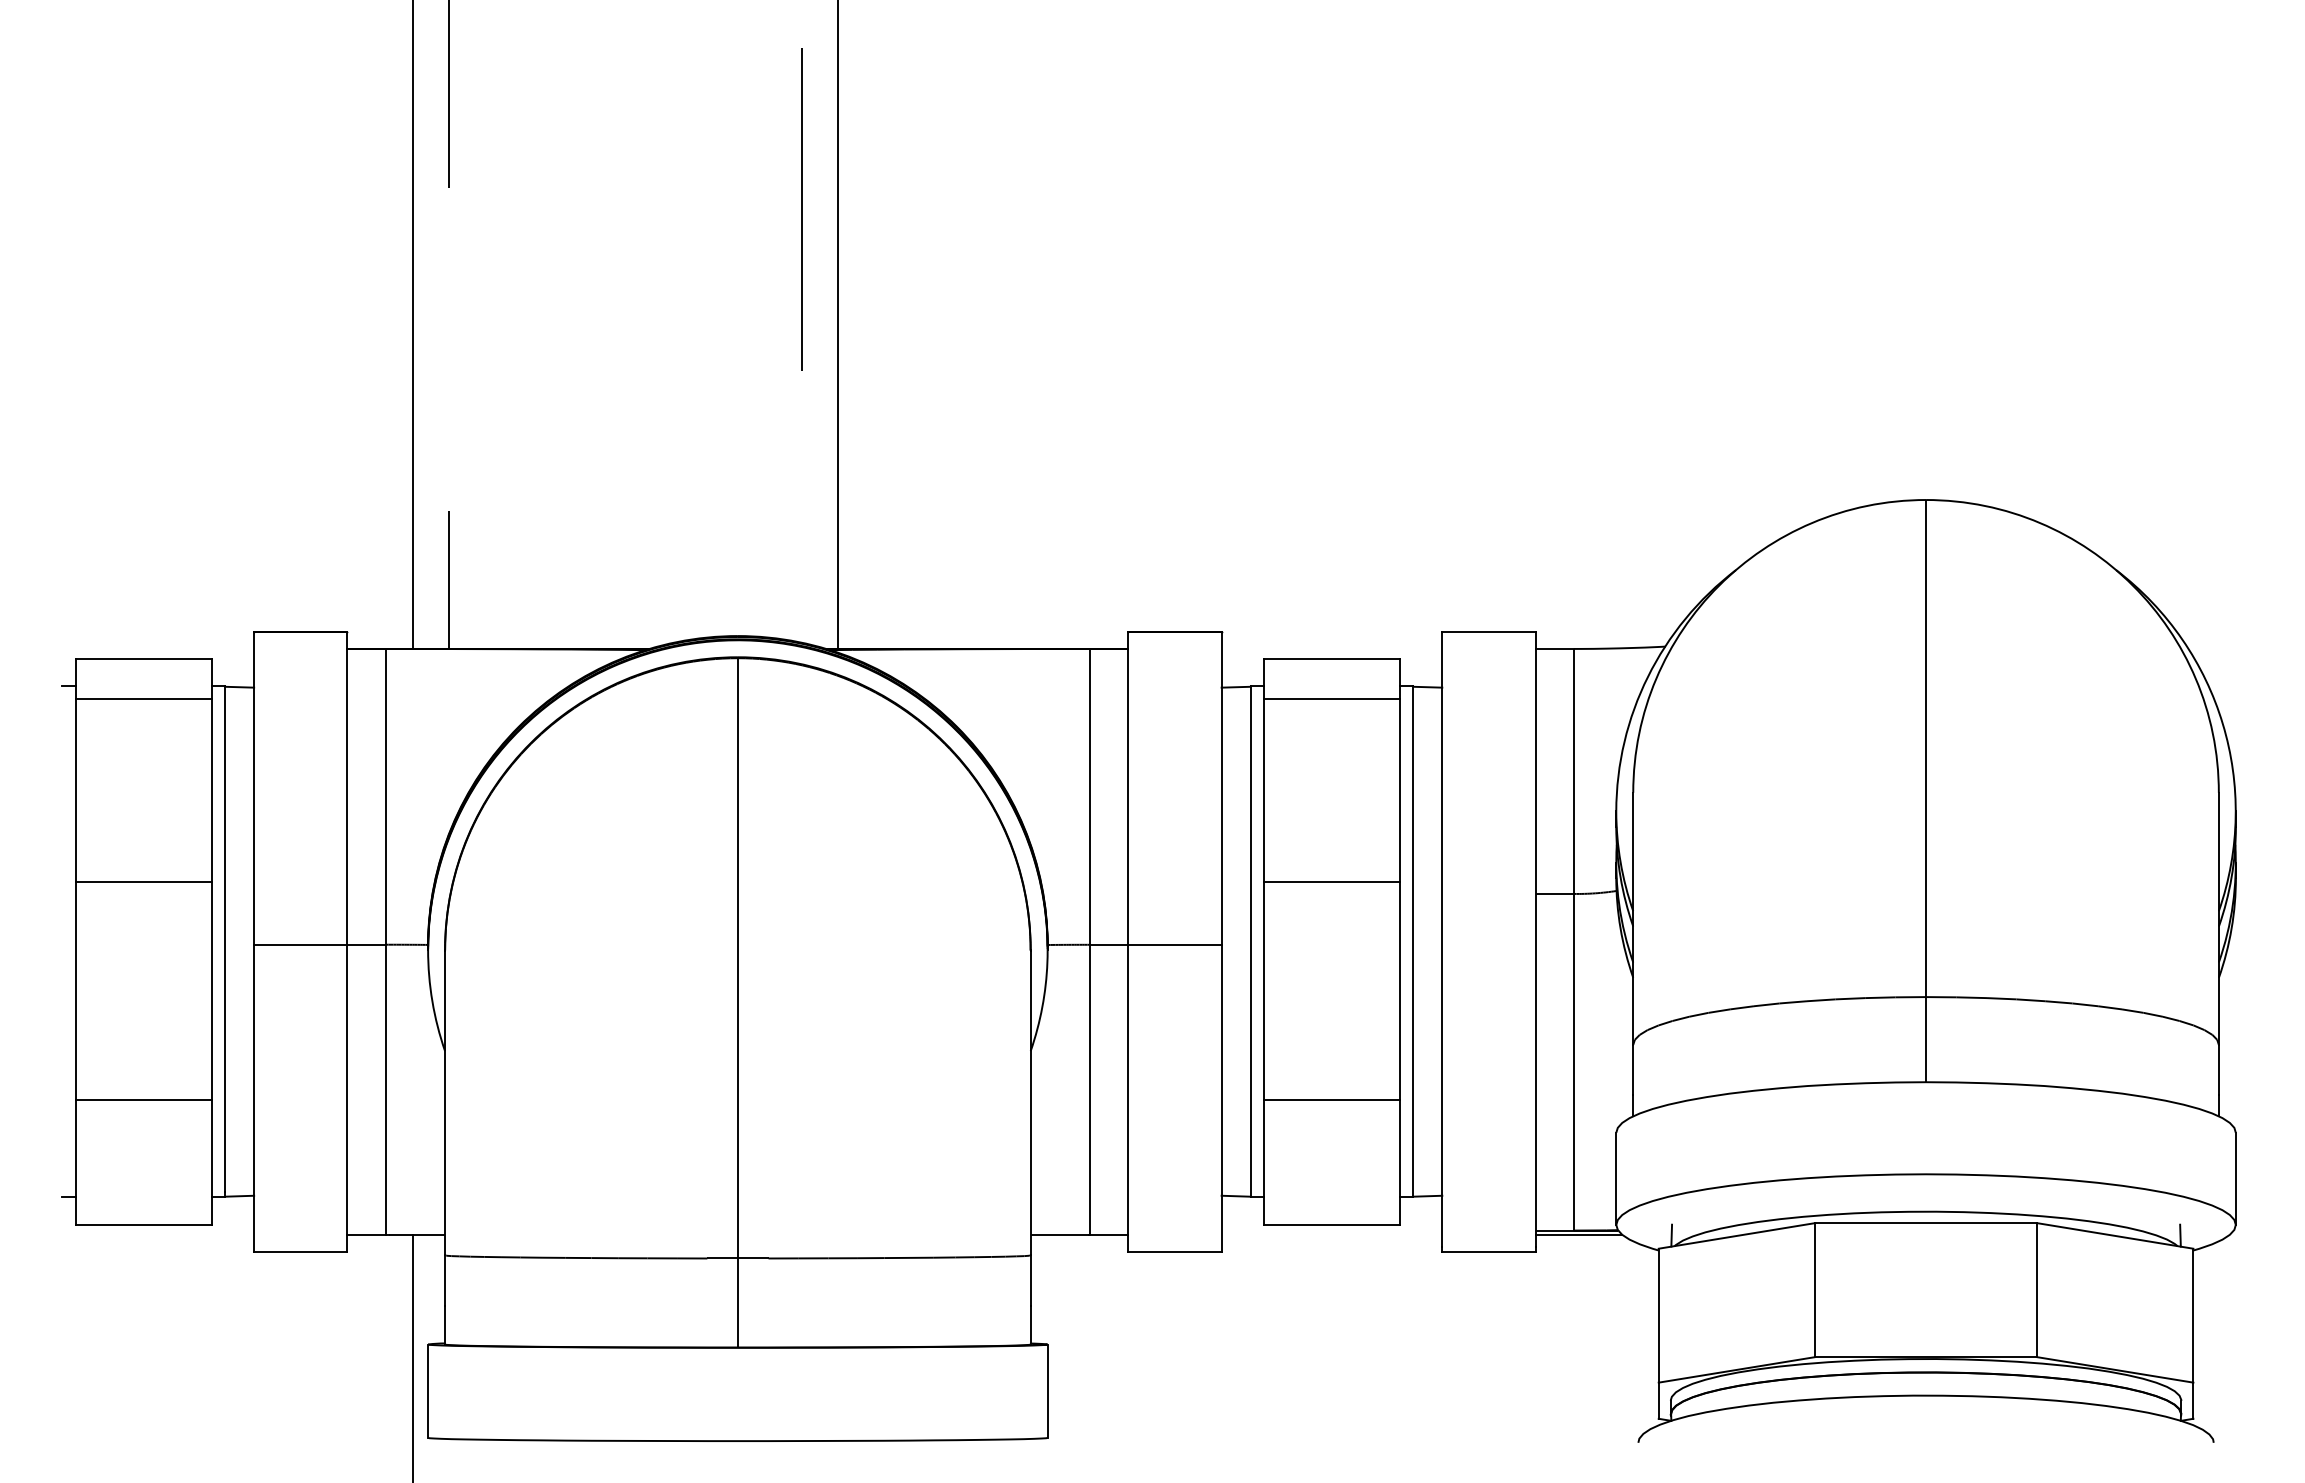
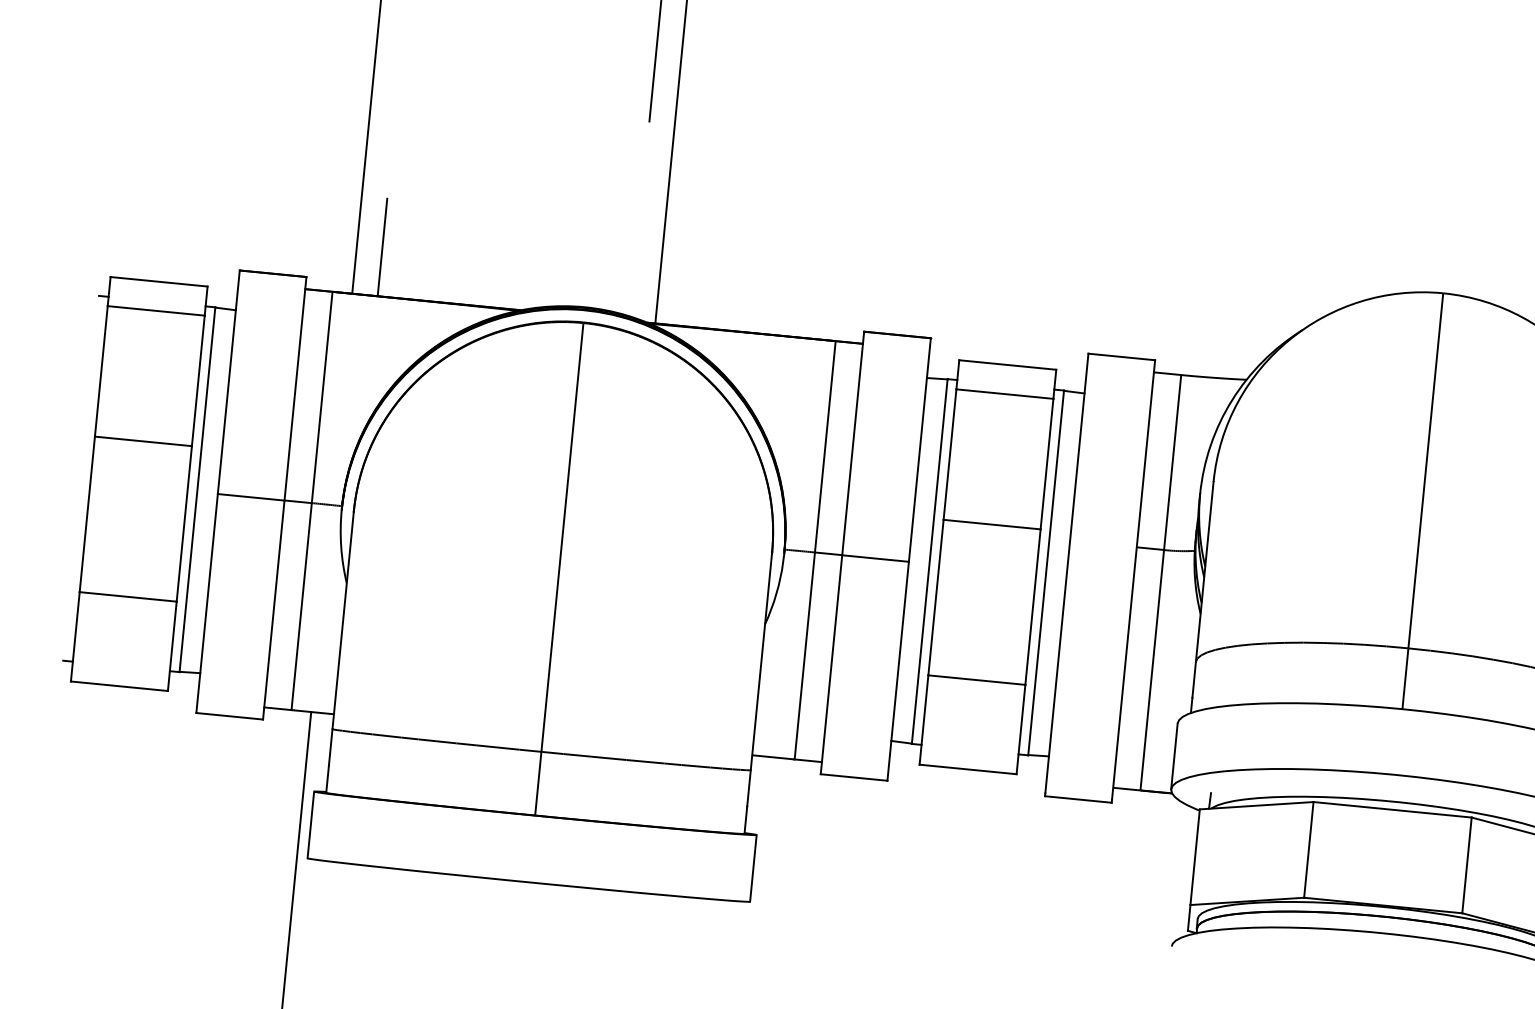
line: (1578, 1234) -> (1143, 793), removed

